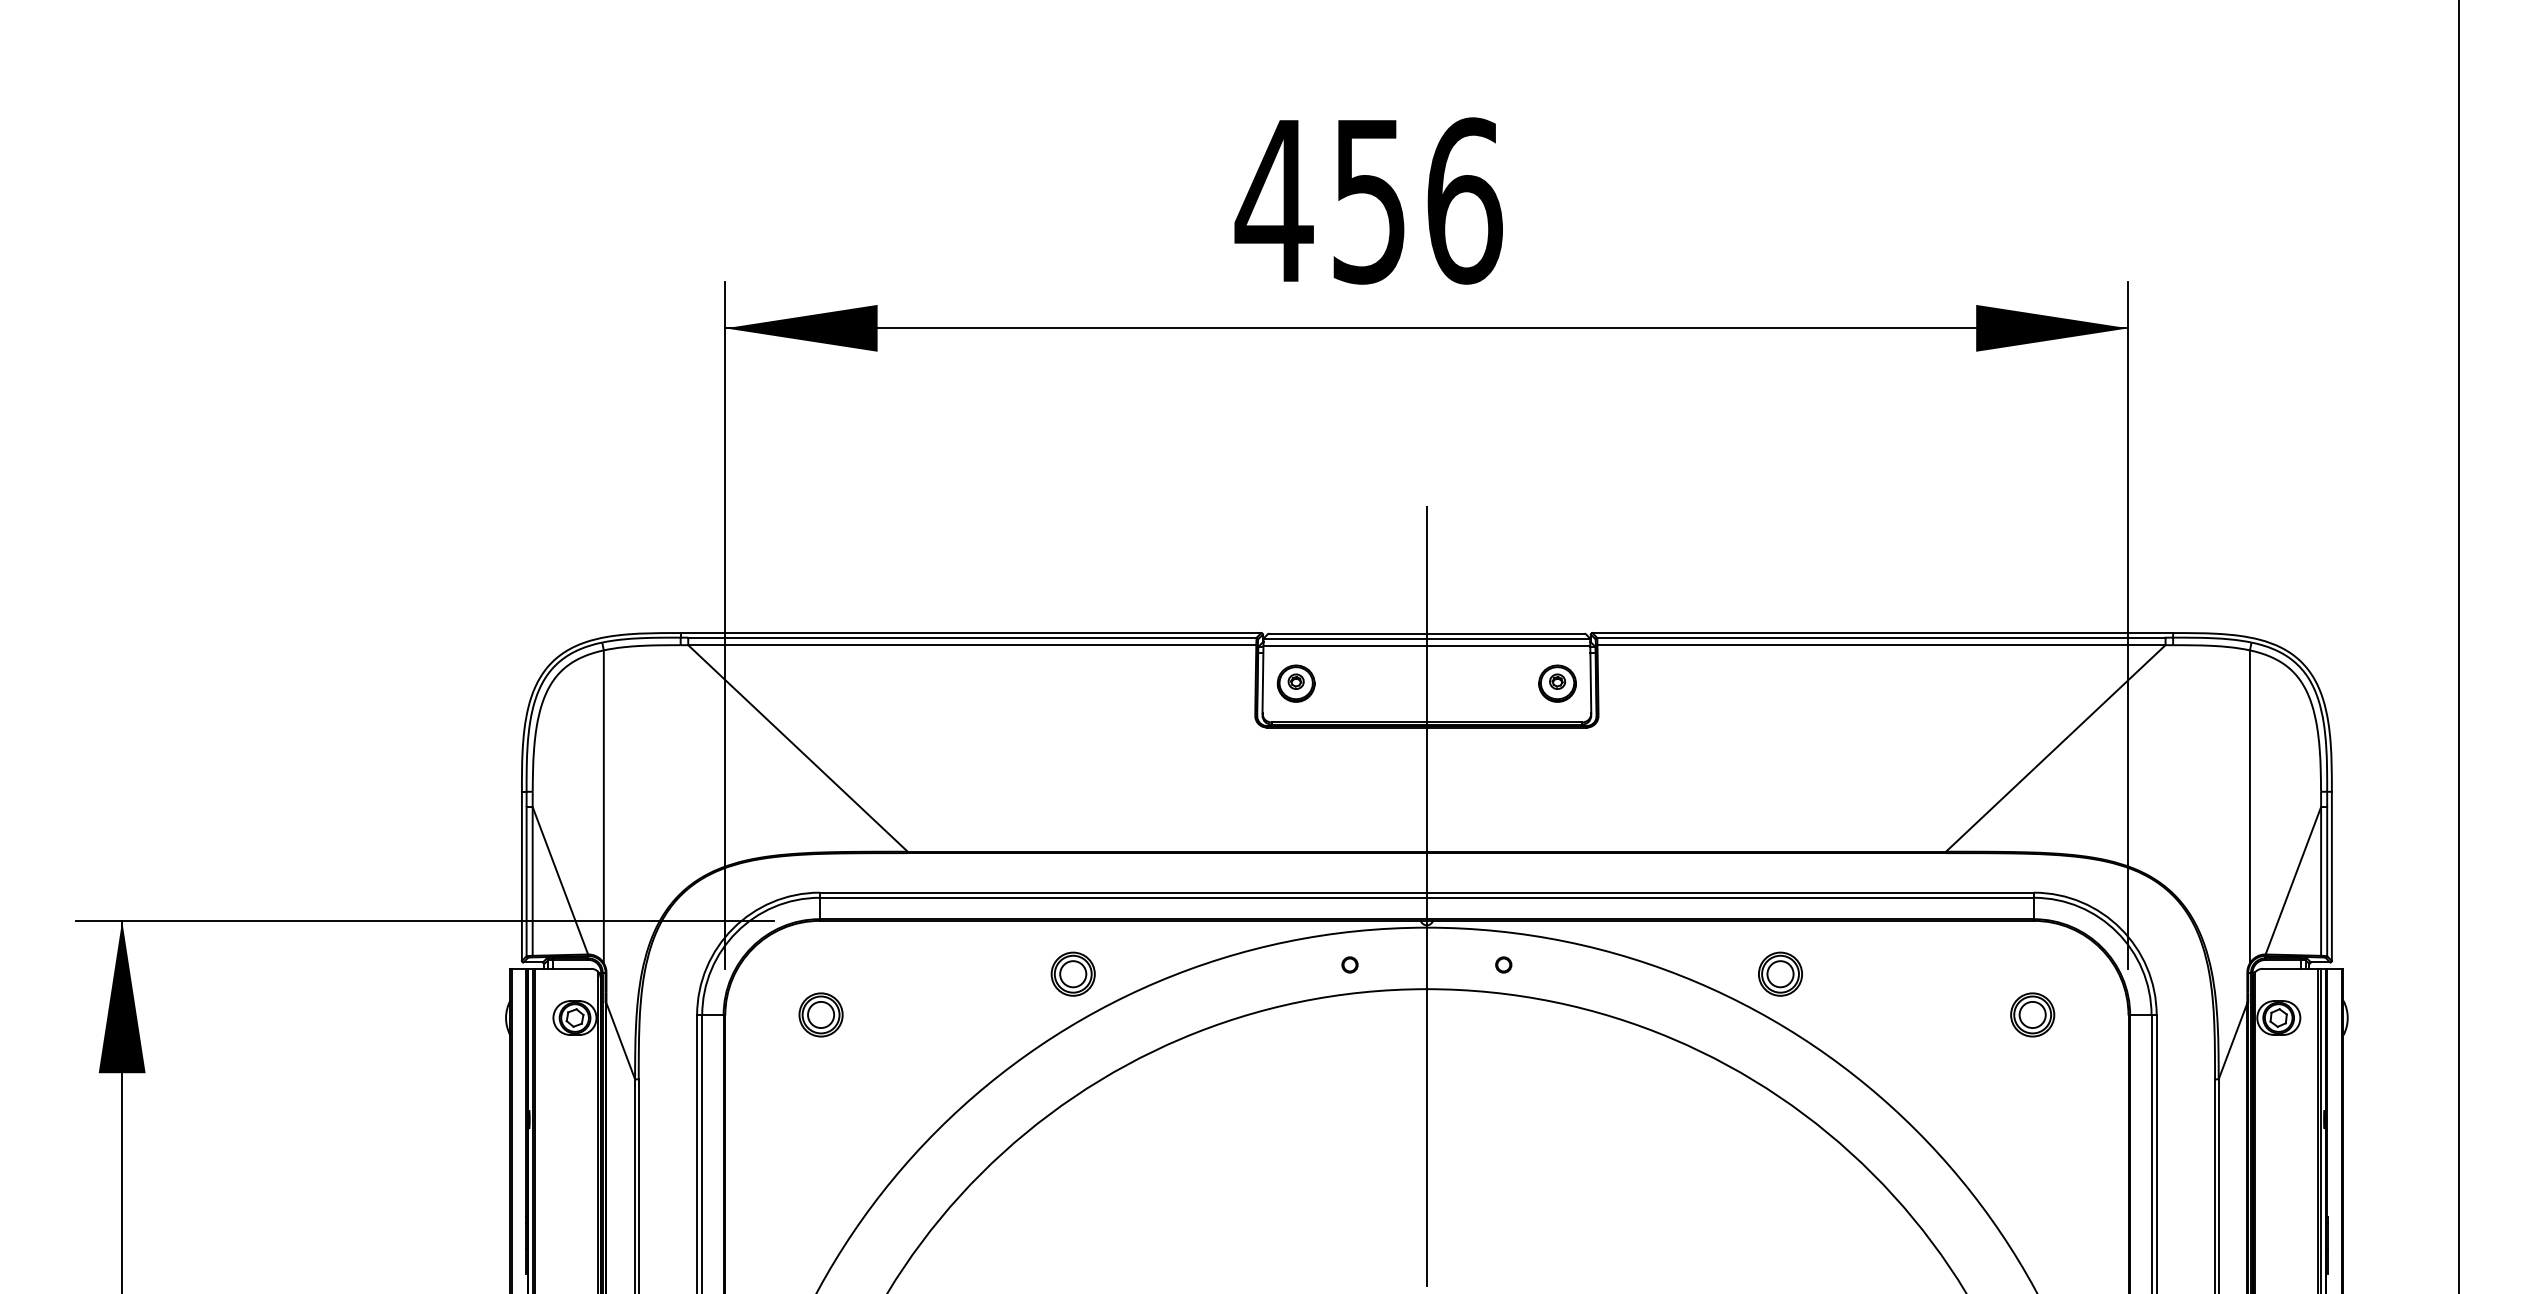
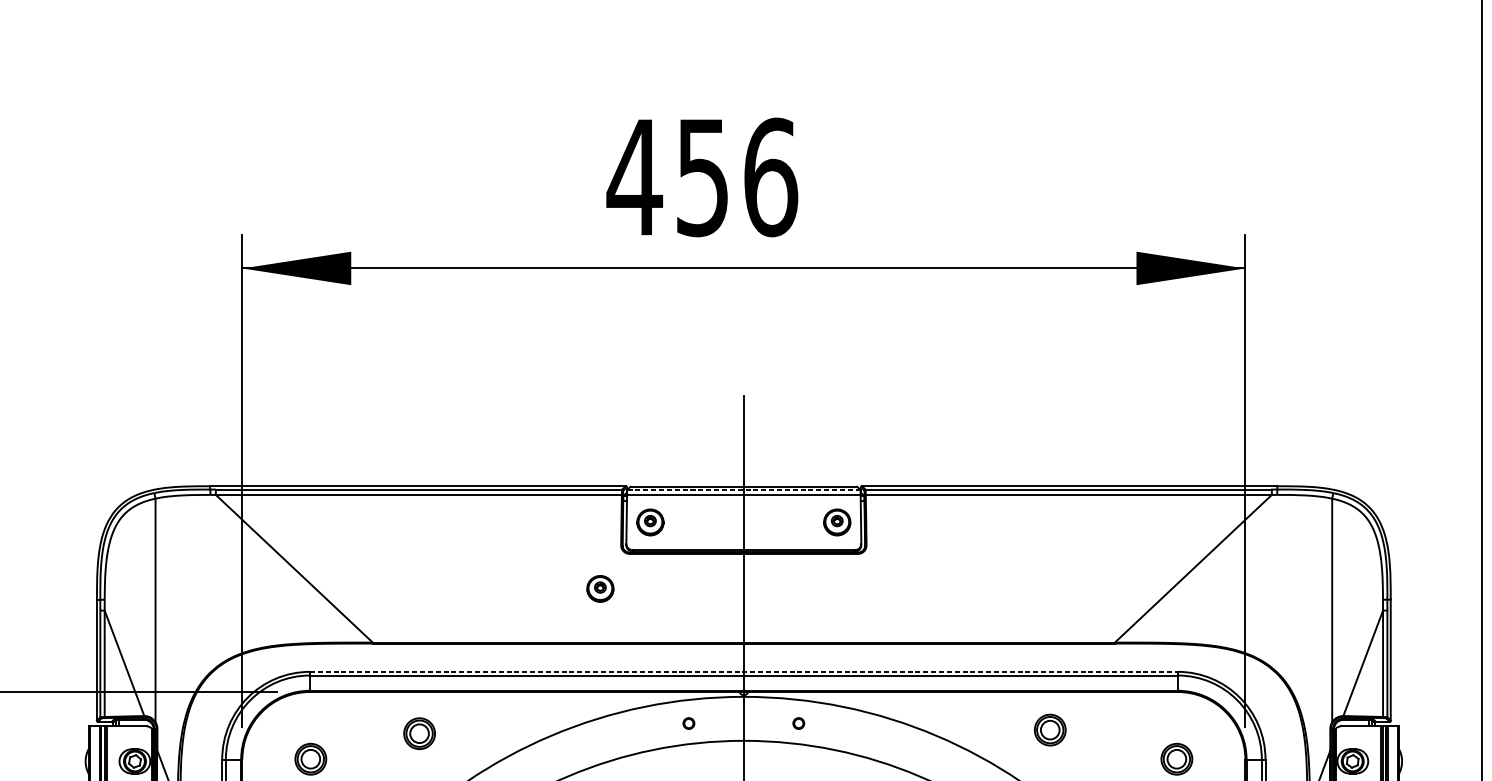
line: (1426, 638) -> (743, 490), solid -> dashed
part: (1225, 776) -> (599, 588), added
line: (1427, 892) -> (744, 671), solid -> dashed
part: (1072, 973) -> (419, 733), moved
part: (1780, 973) -> (1050, 729), moved

